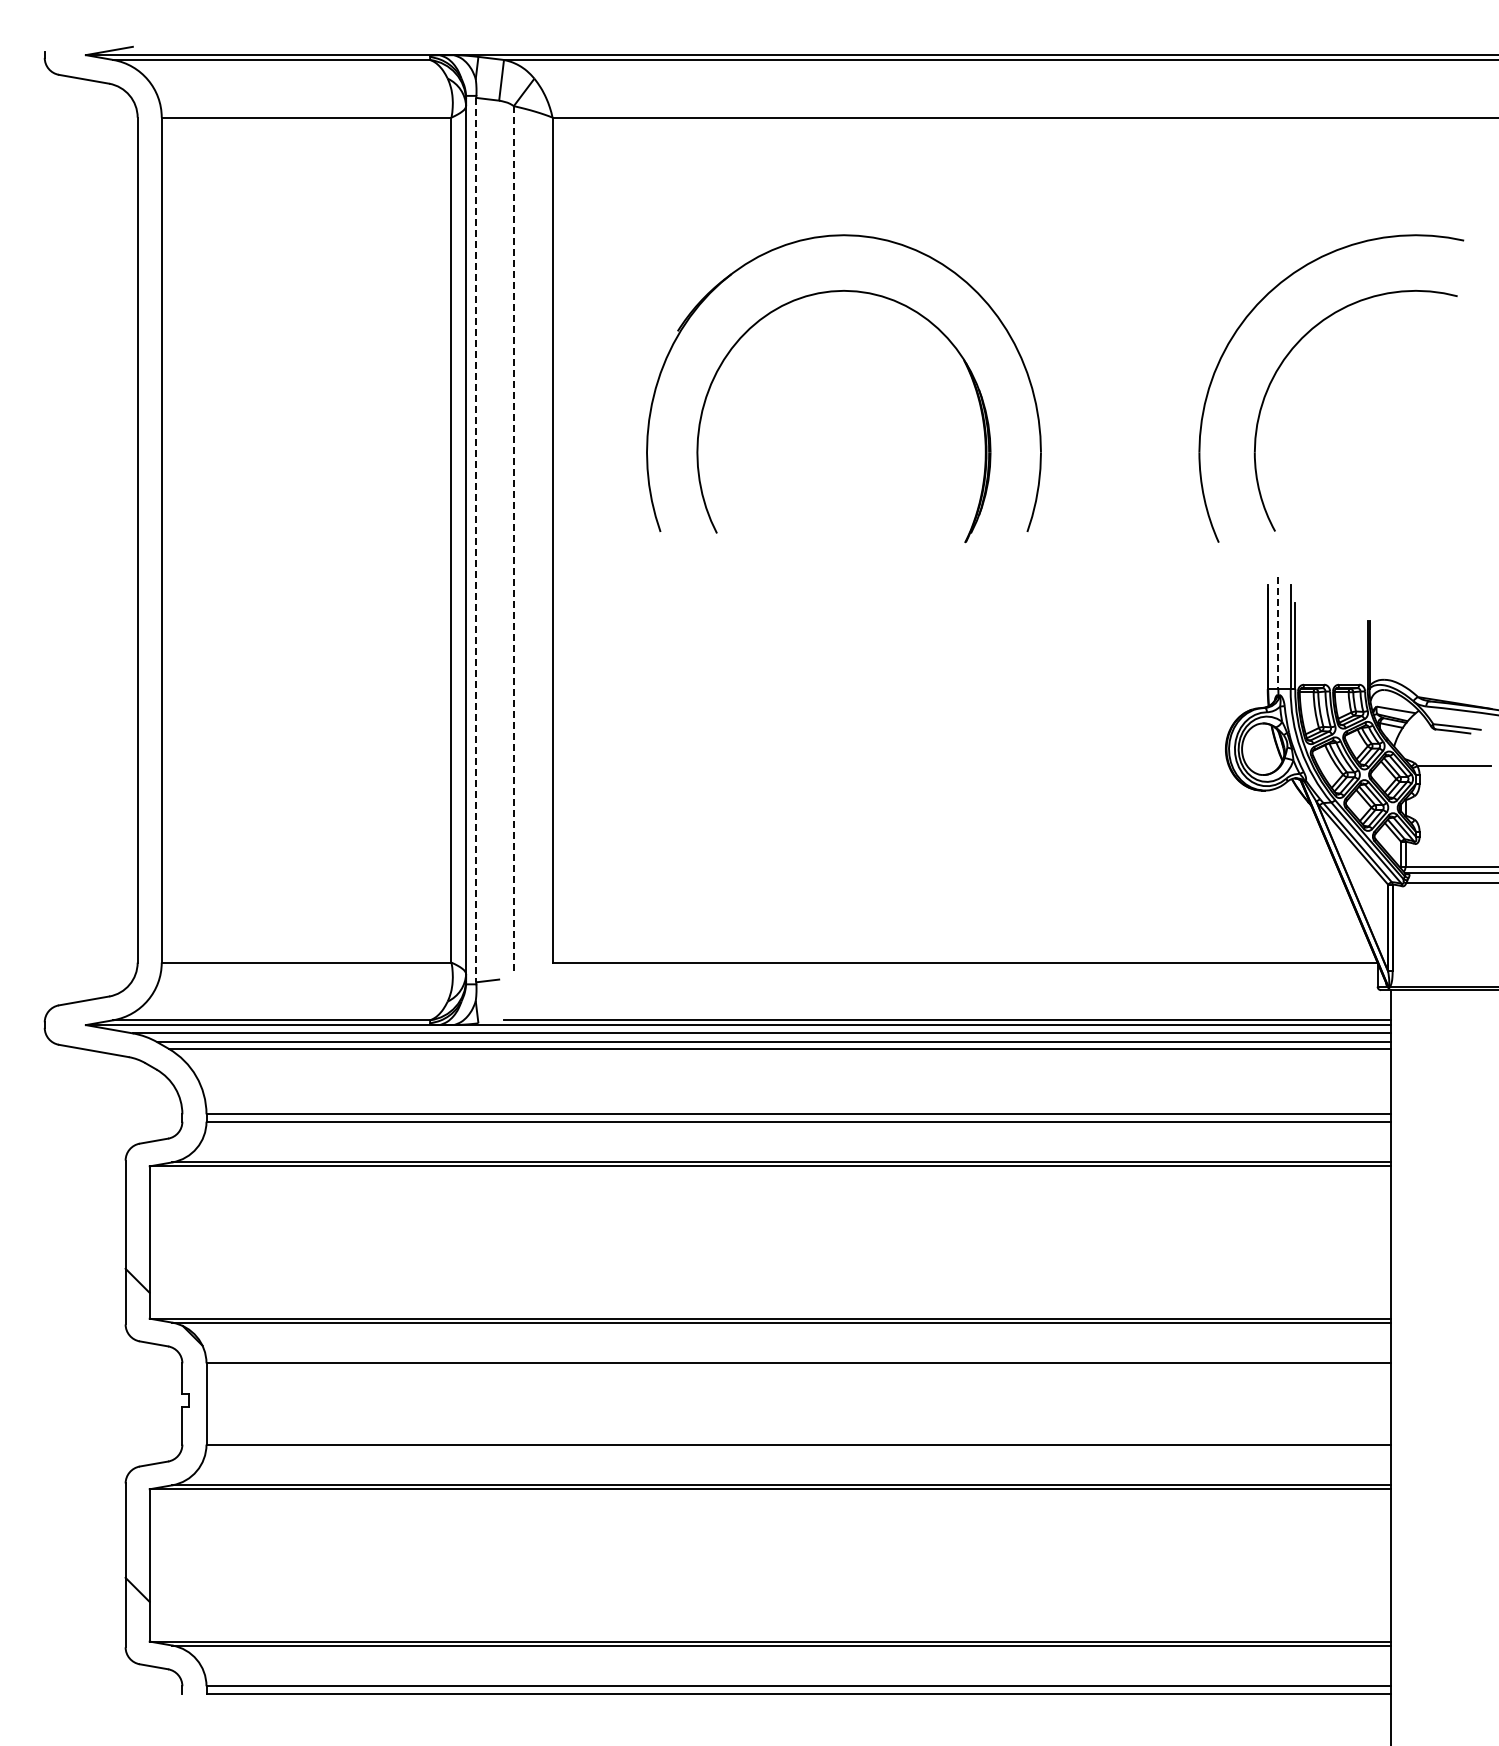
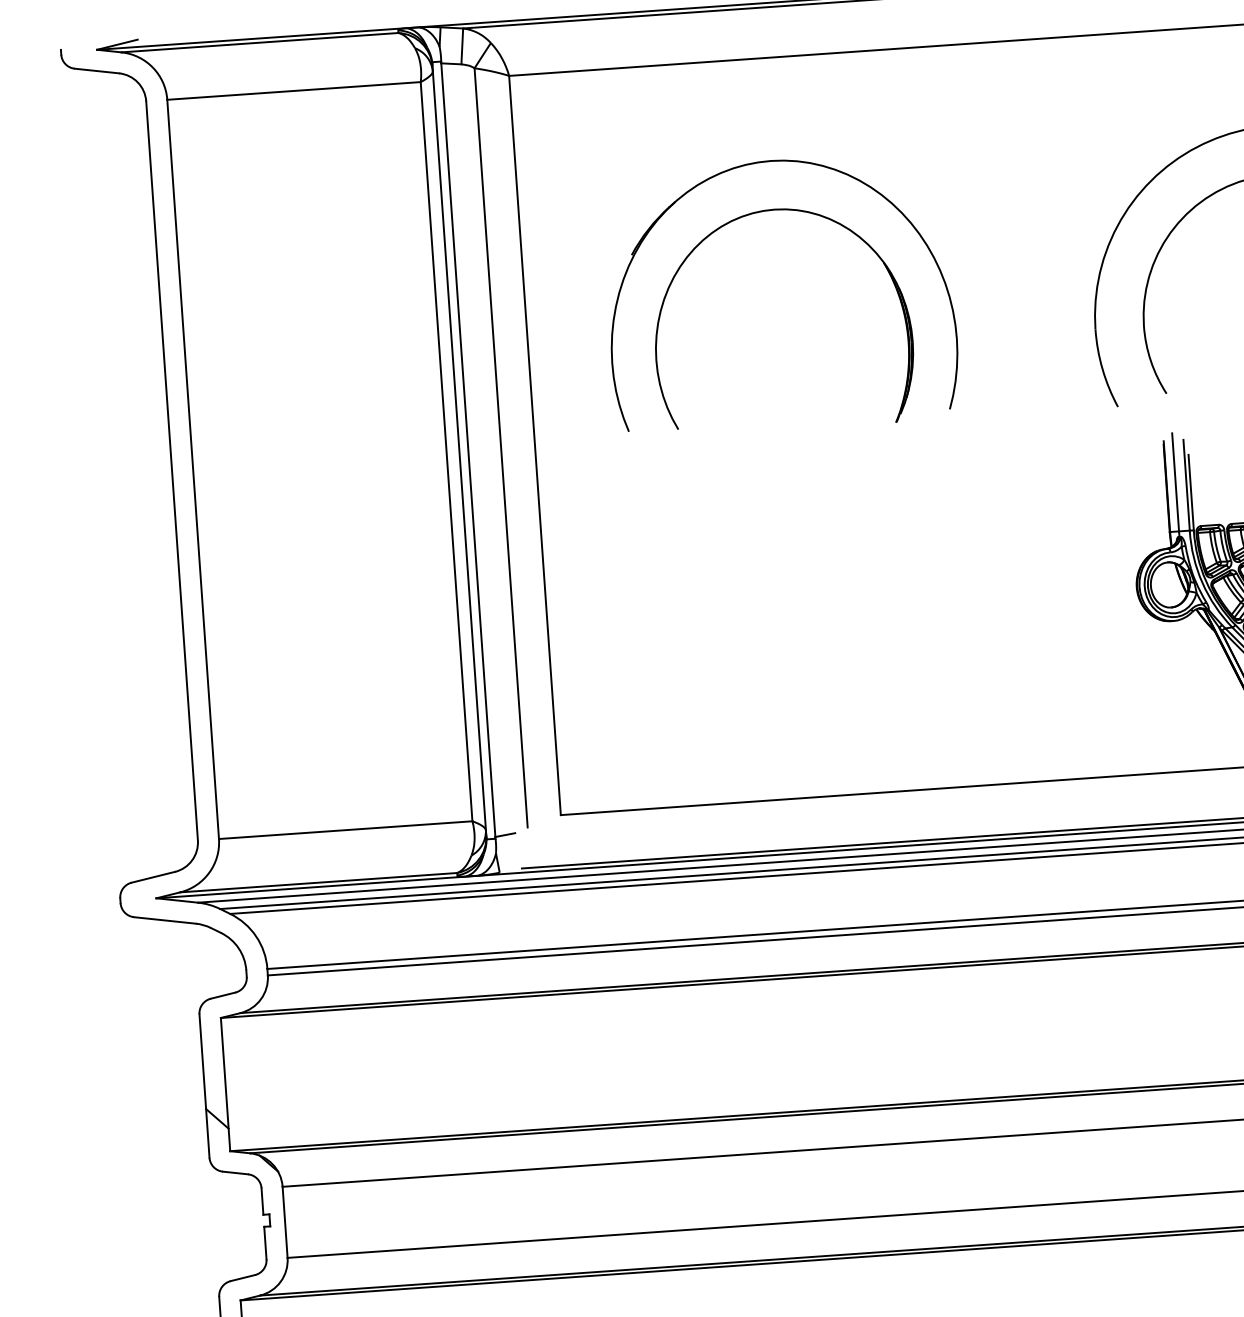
line: (476, 540) -> (468, 450), dashed -> solid
line: (513, 540) -> (500, 448), dashed -> solid
line: (1278, 633) -> (1175, 482), dashed -> solid

